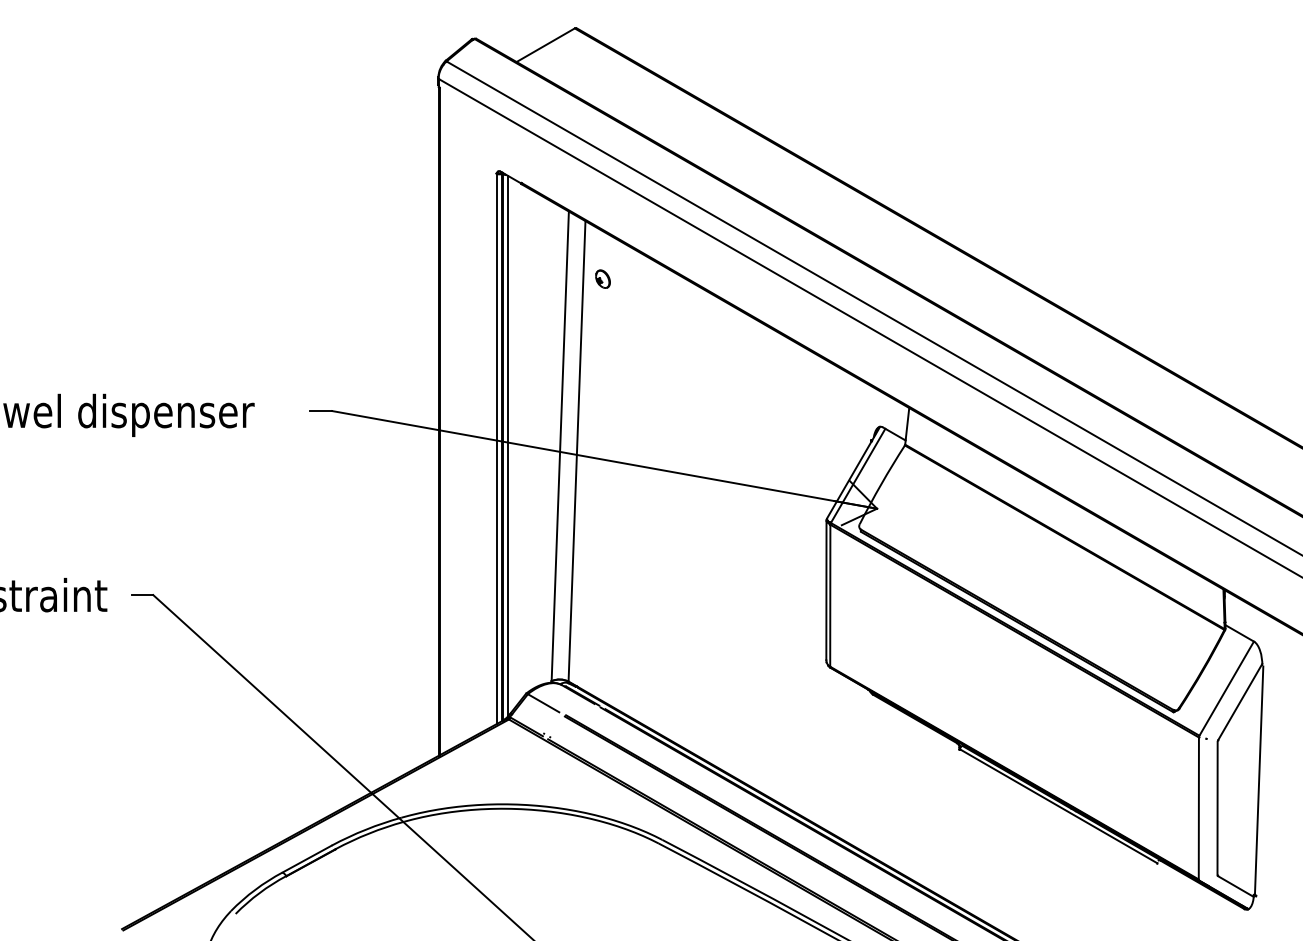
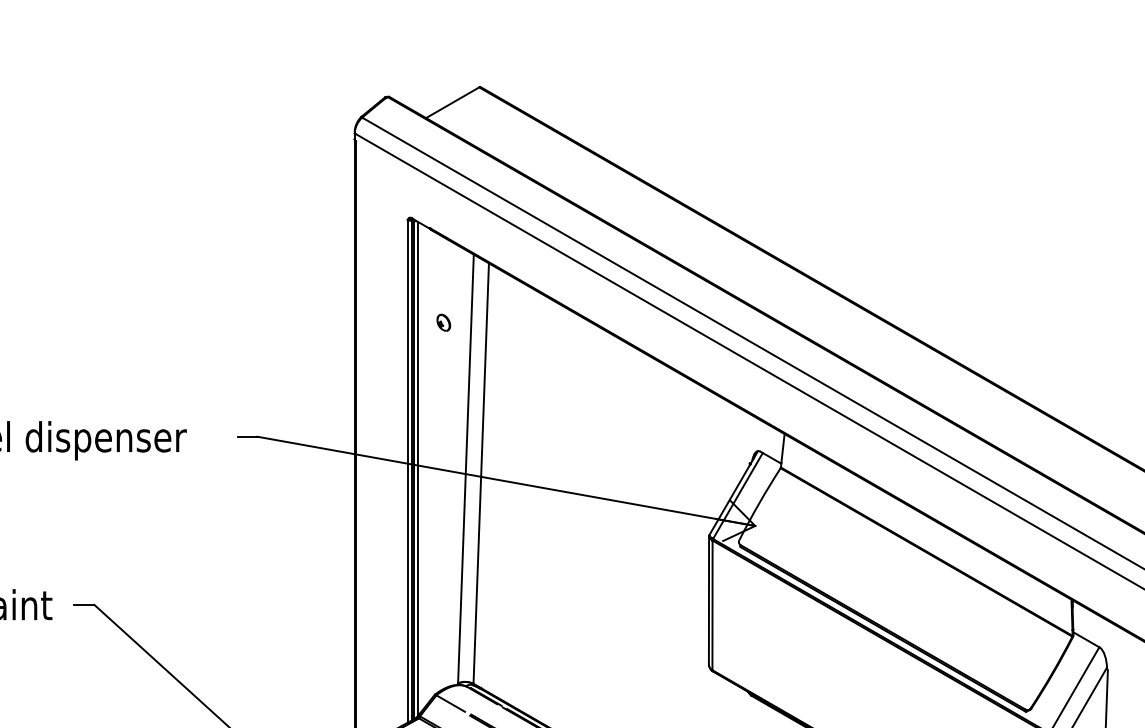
part: (602, 278) -> (443, 322), moved

